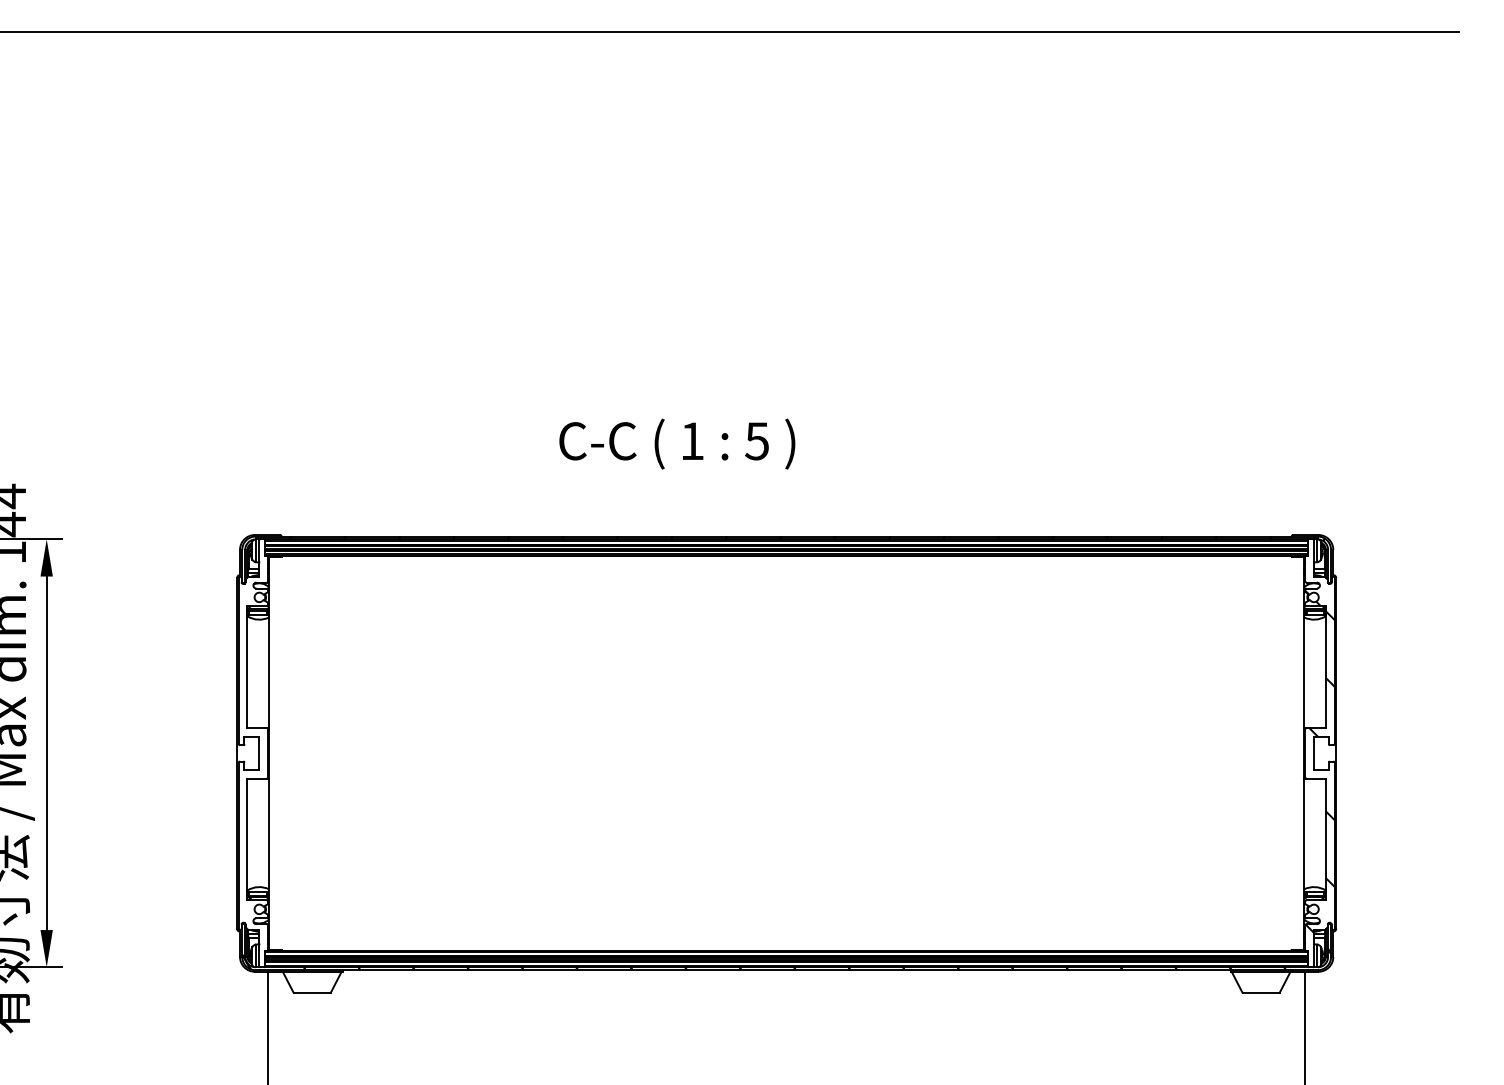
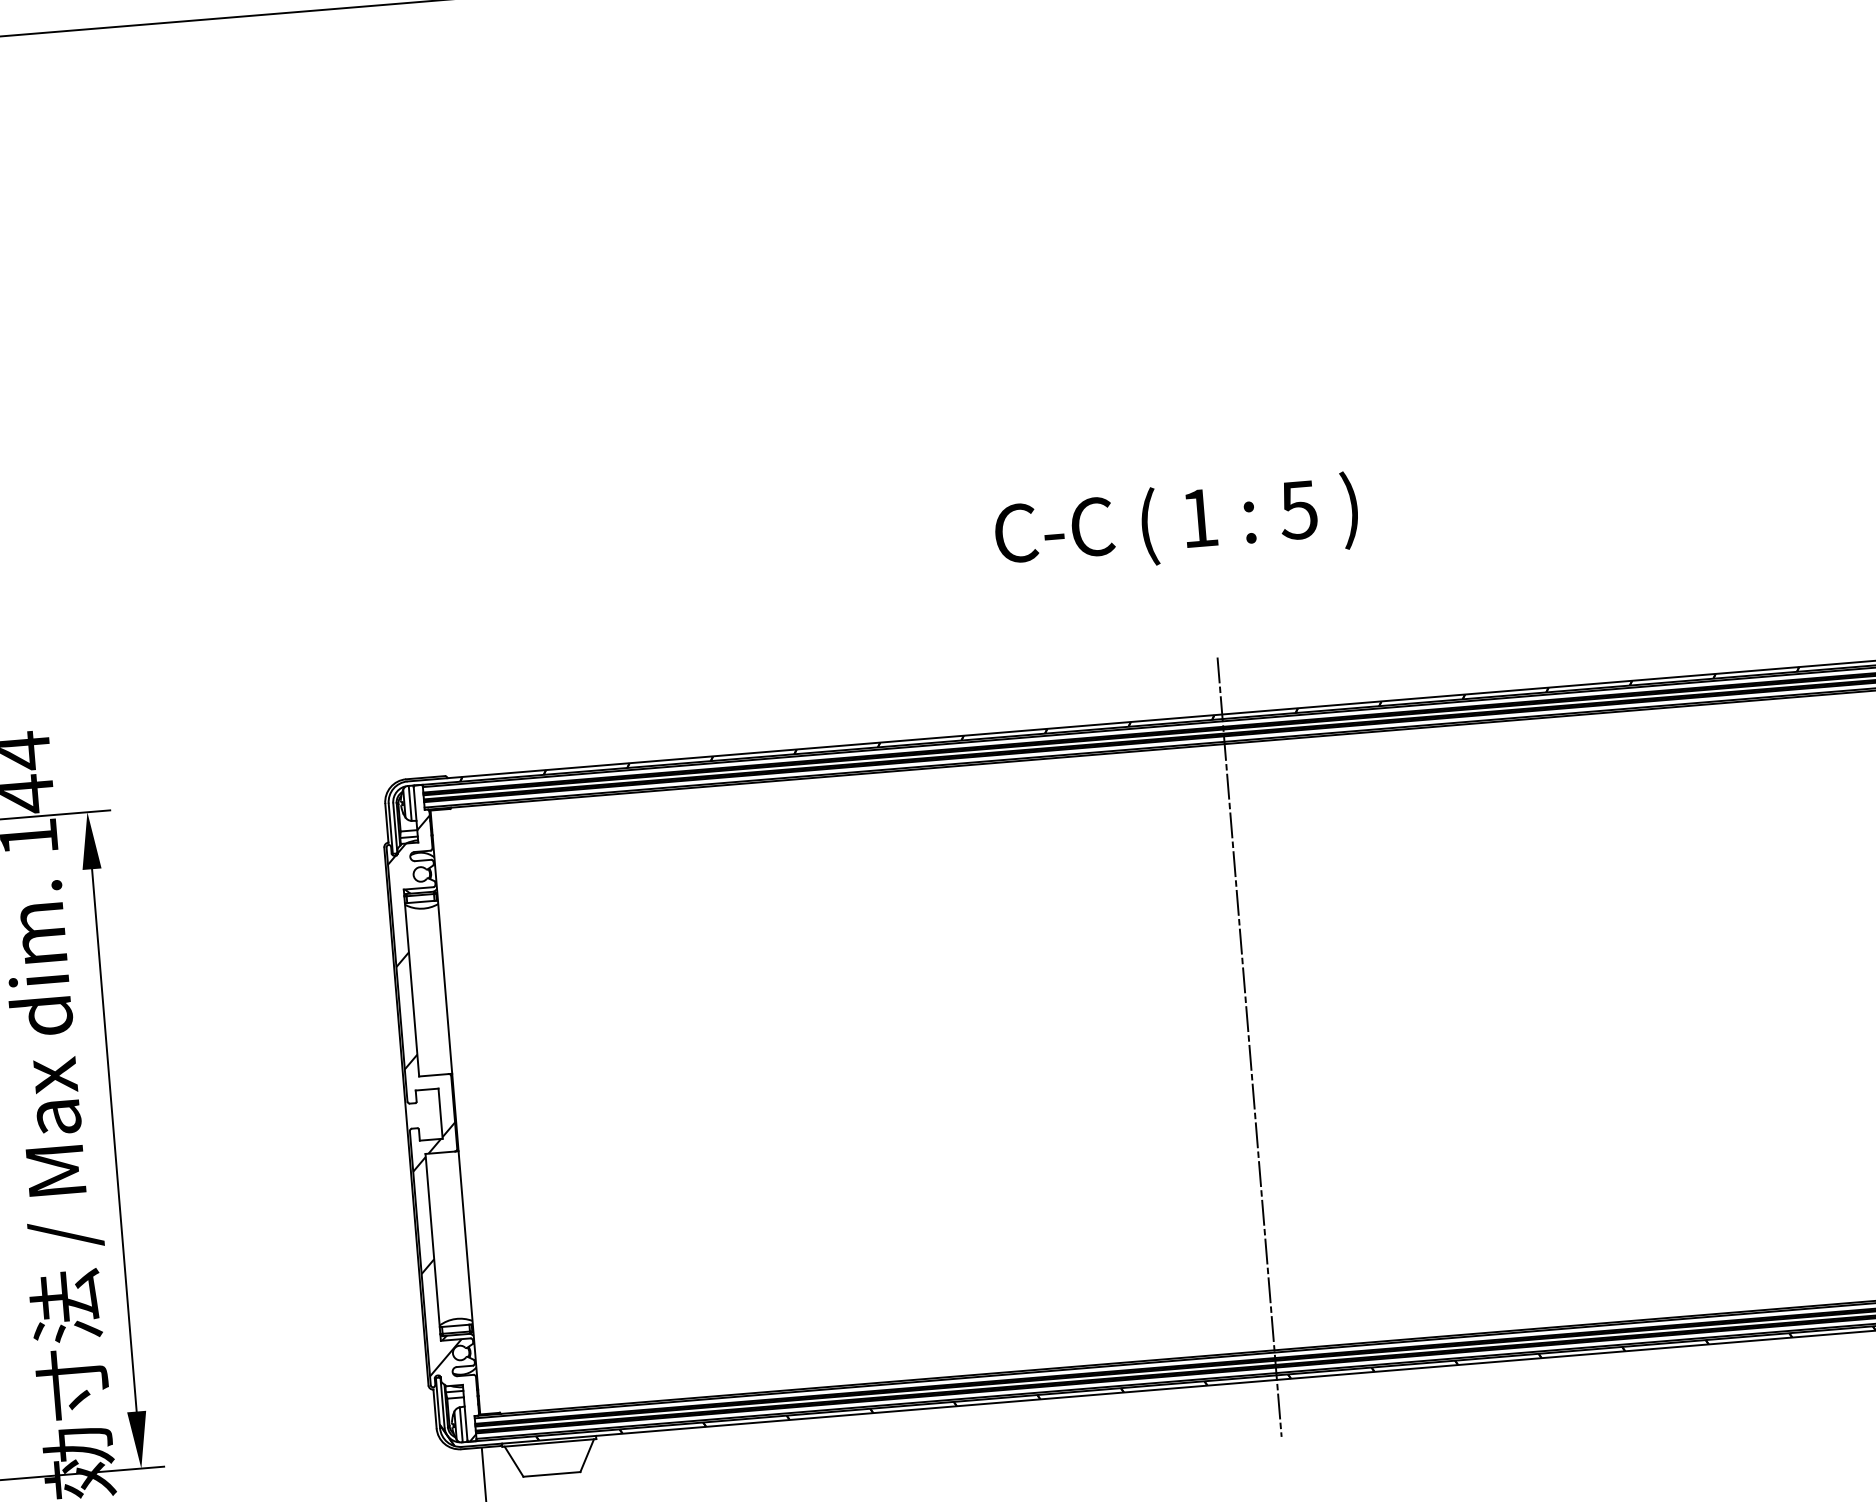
text: (677, 443) -> (1176, 523), moved
line: (786, 753) -> (1249, 1047), added
hatch: (253, 763) -> (432, 1129), added

